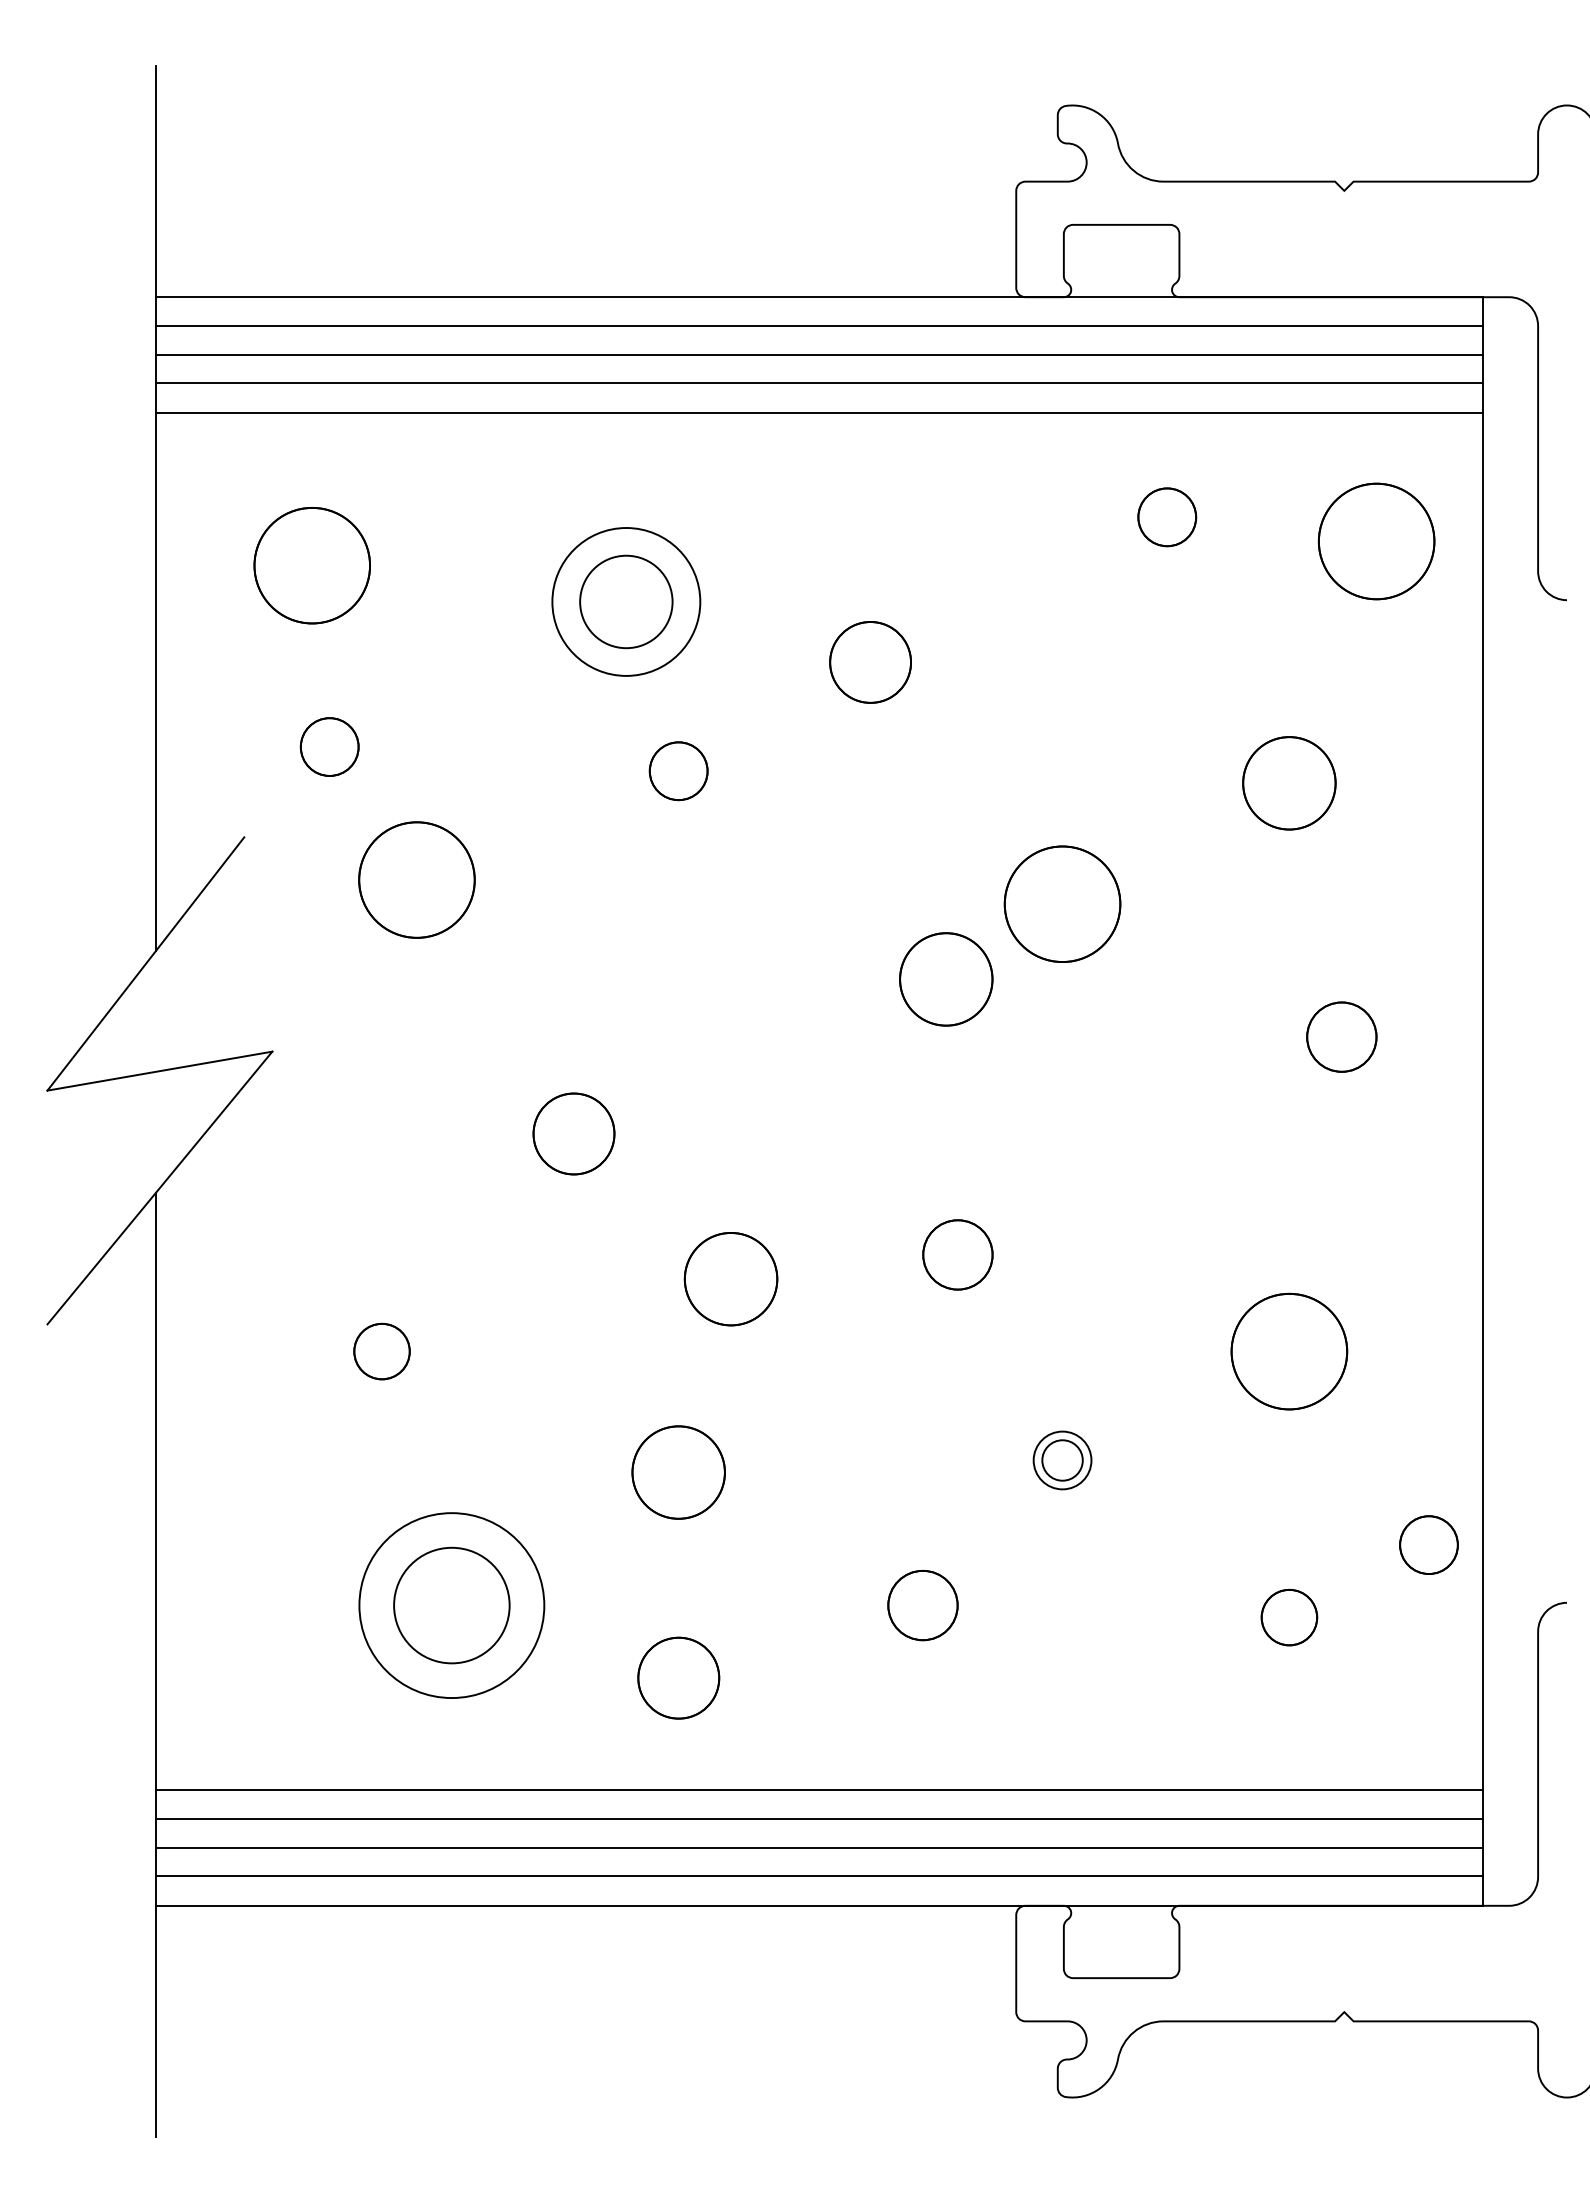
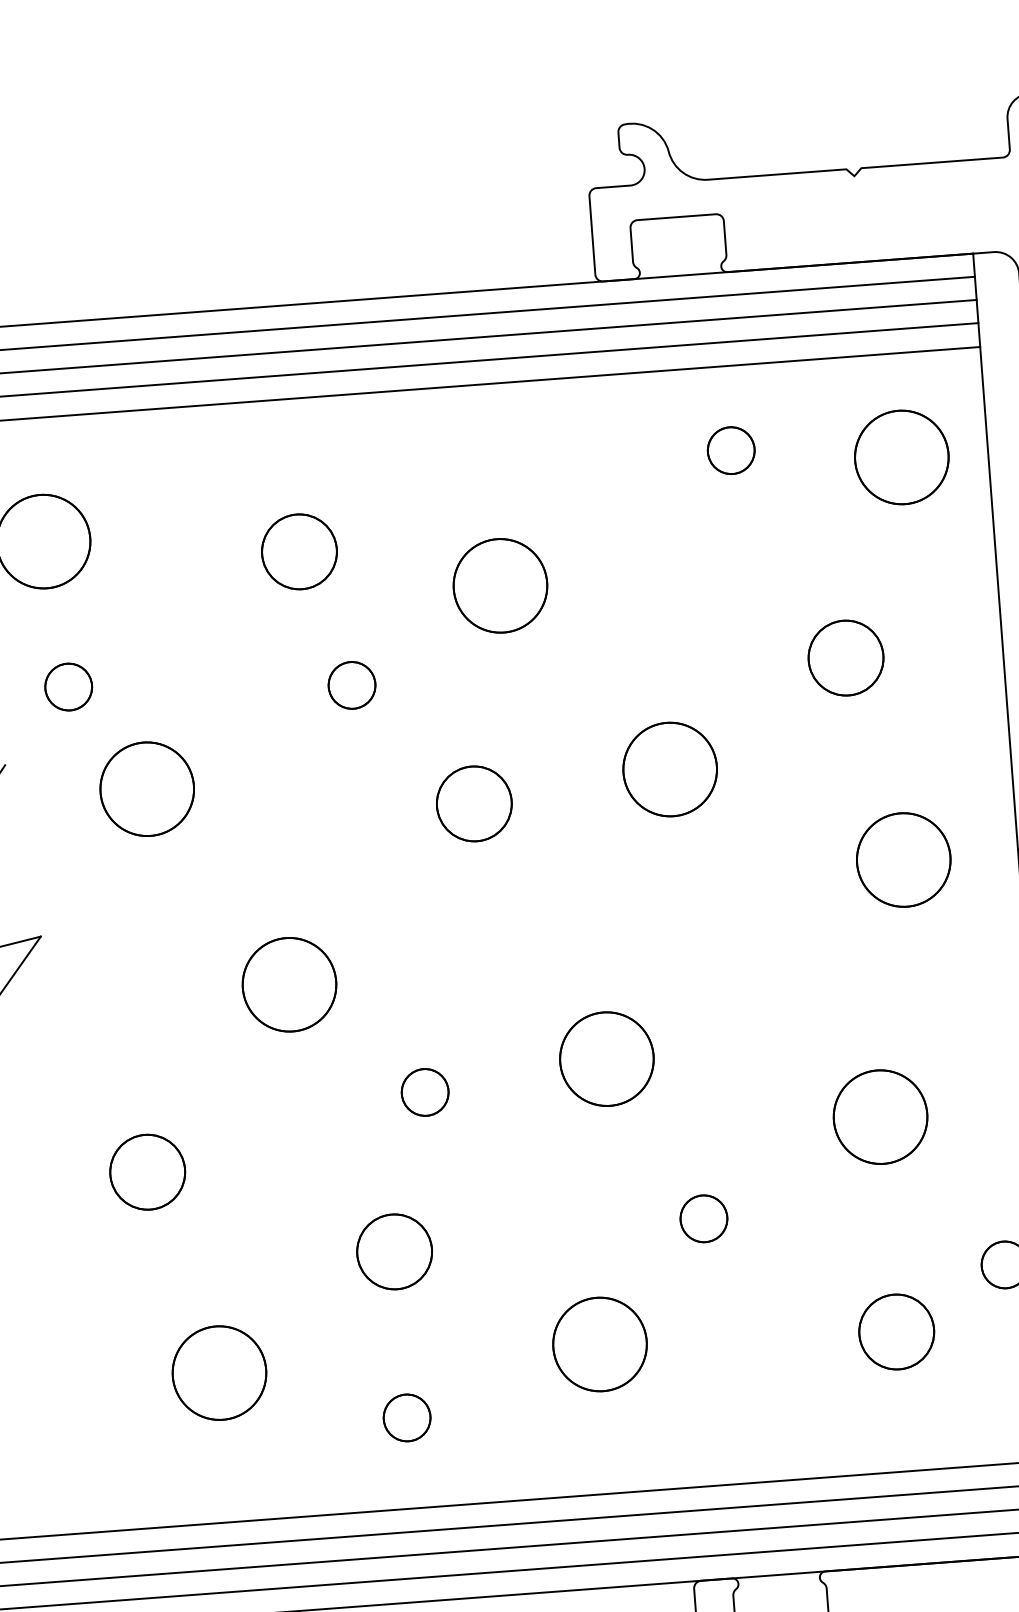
circle: (626, 601) -> (299, 551), size x0.62
part: (870, 662) -> (500, 585), size x1.43
circle: (946, 979) -> (474, 803), moved
circle: (1341, 1036) -> (903, 859), size x1.67
circle: (573, 1133) -> (289, 984), size x1.43
circle: (957, 1254) -> (606, 1058), size x1.67
circle: (730, 1278) -> (424, 1092), size x0.62
part: (381, 1351) -> (147, 1172), size x1.67
circle: (1062, 1460) -> (703, 1218), size x1.43
circle: (451, 1605) -> (219, 1373), size x0.62
part: (922, 1605) -> (599, 1344), size x1.67
circle: (1289, 1617) -> (896, 1331), size x1.67
part: (678, 1677) -> (406, 1417), size x0.71

